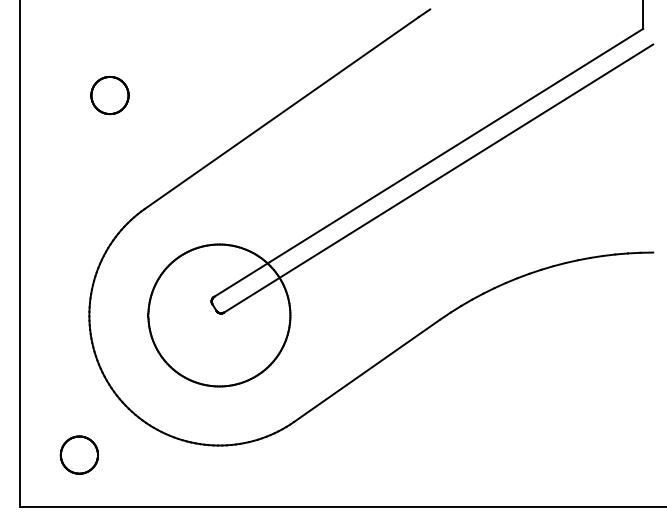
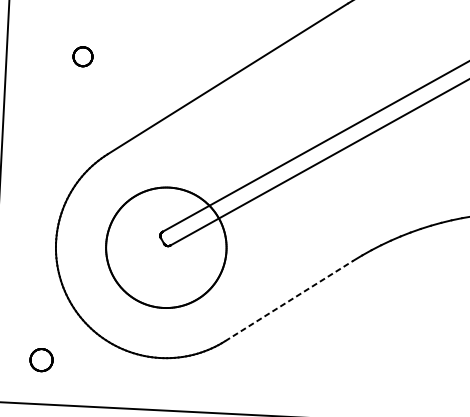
part: (109, 95) -> (82, 56), size x0.6
line: (367, 370) -> (289, 300), solid -> dashed
part: (78, 454) -> (40, 359), size x0.7

